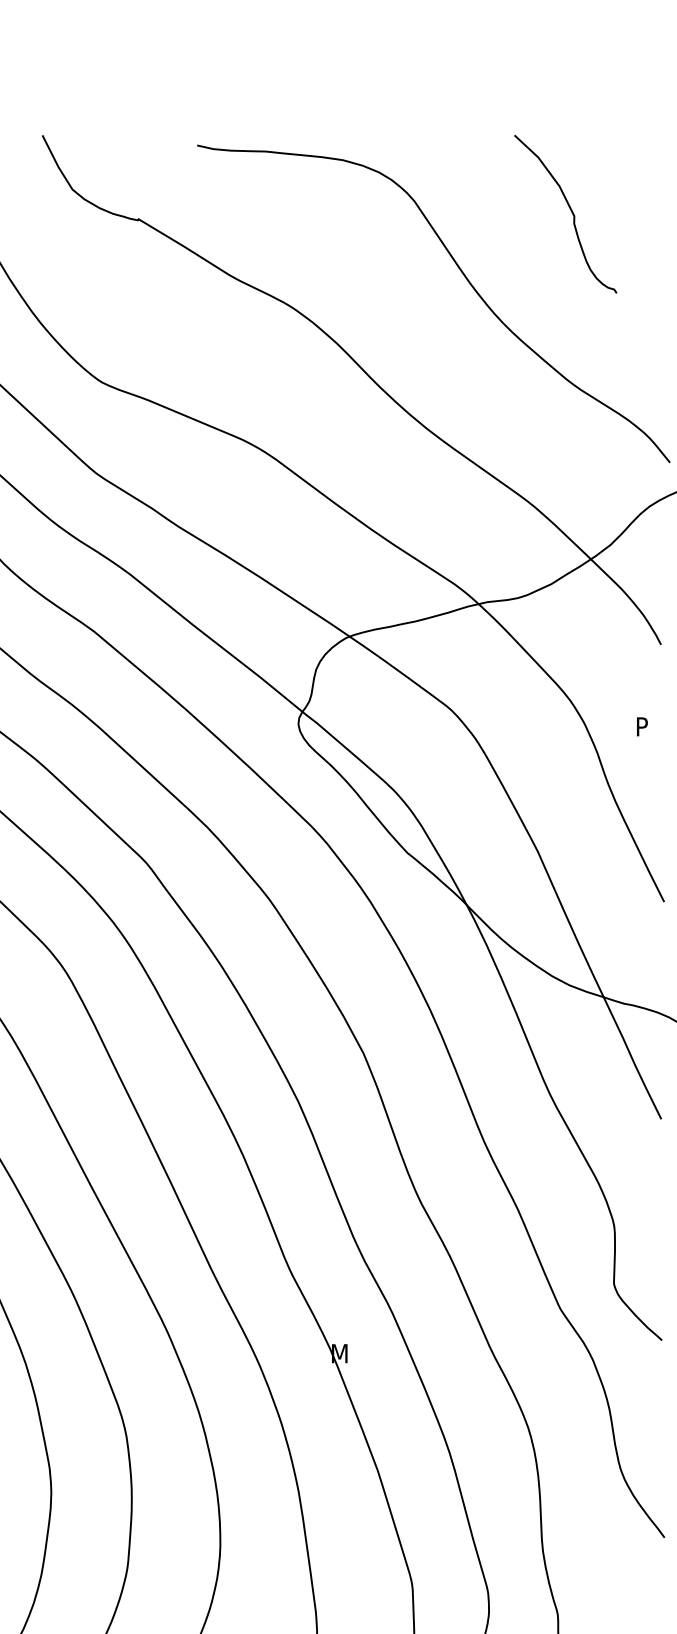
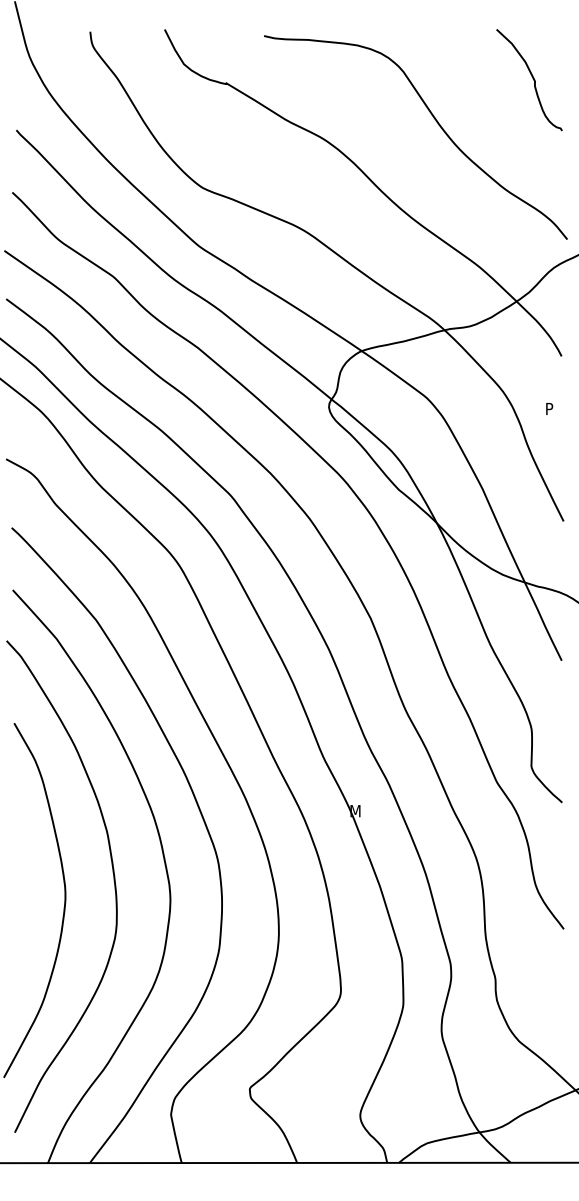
curve: (570, 211) -> (532, 78), moved

